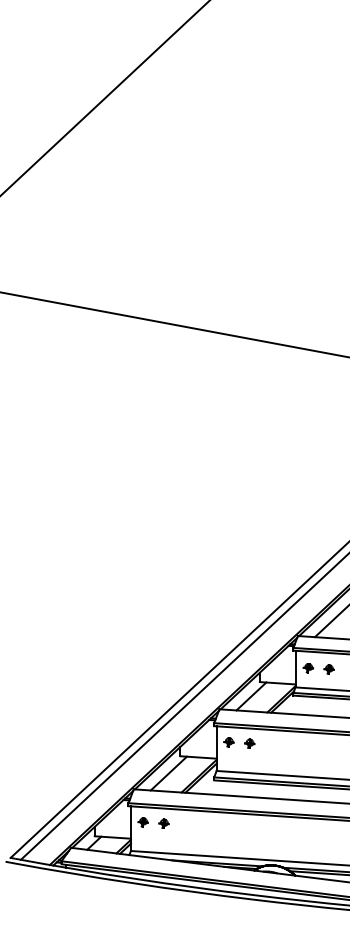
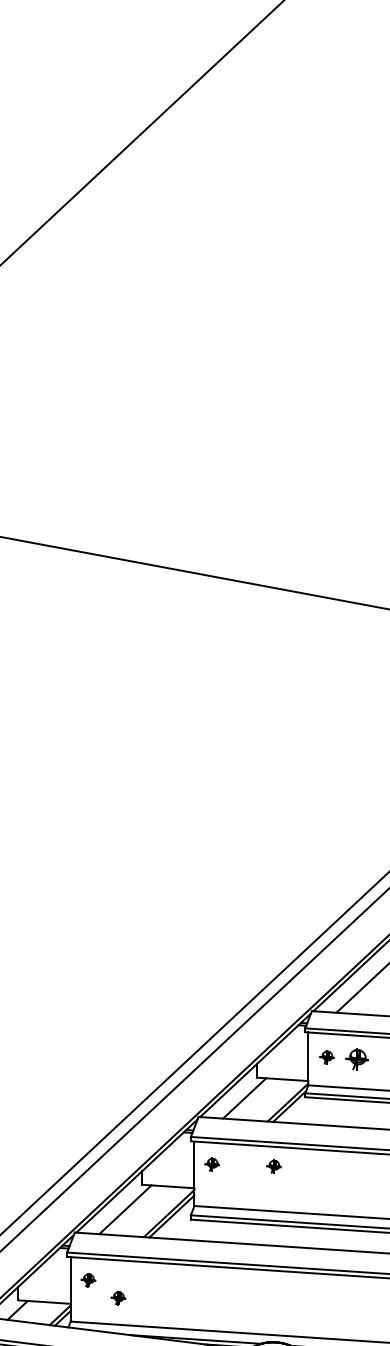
part: (328, 669) -> (355, 1059), size x1.6
part: (249, 743) -> (273, 1166), moved
part: (163, 823) -> (117, 1297), moved

